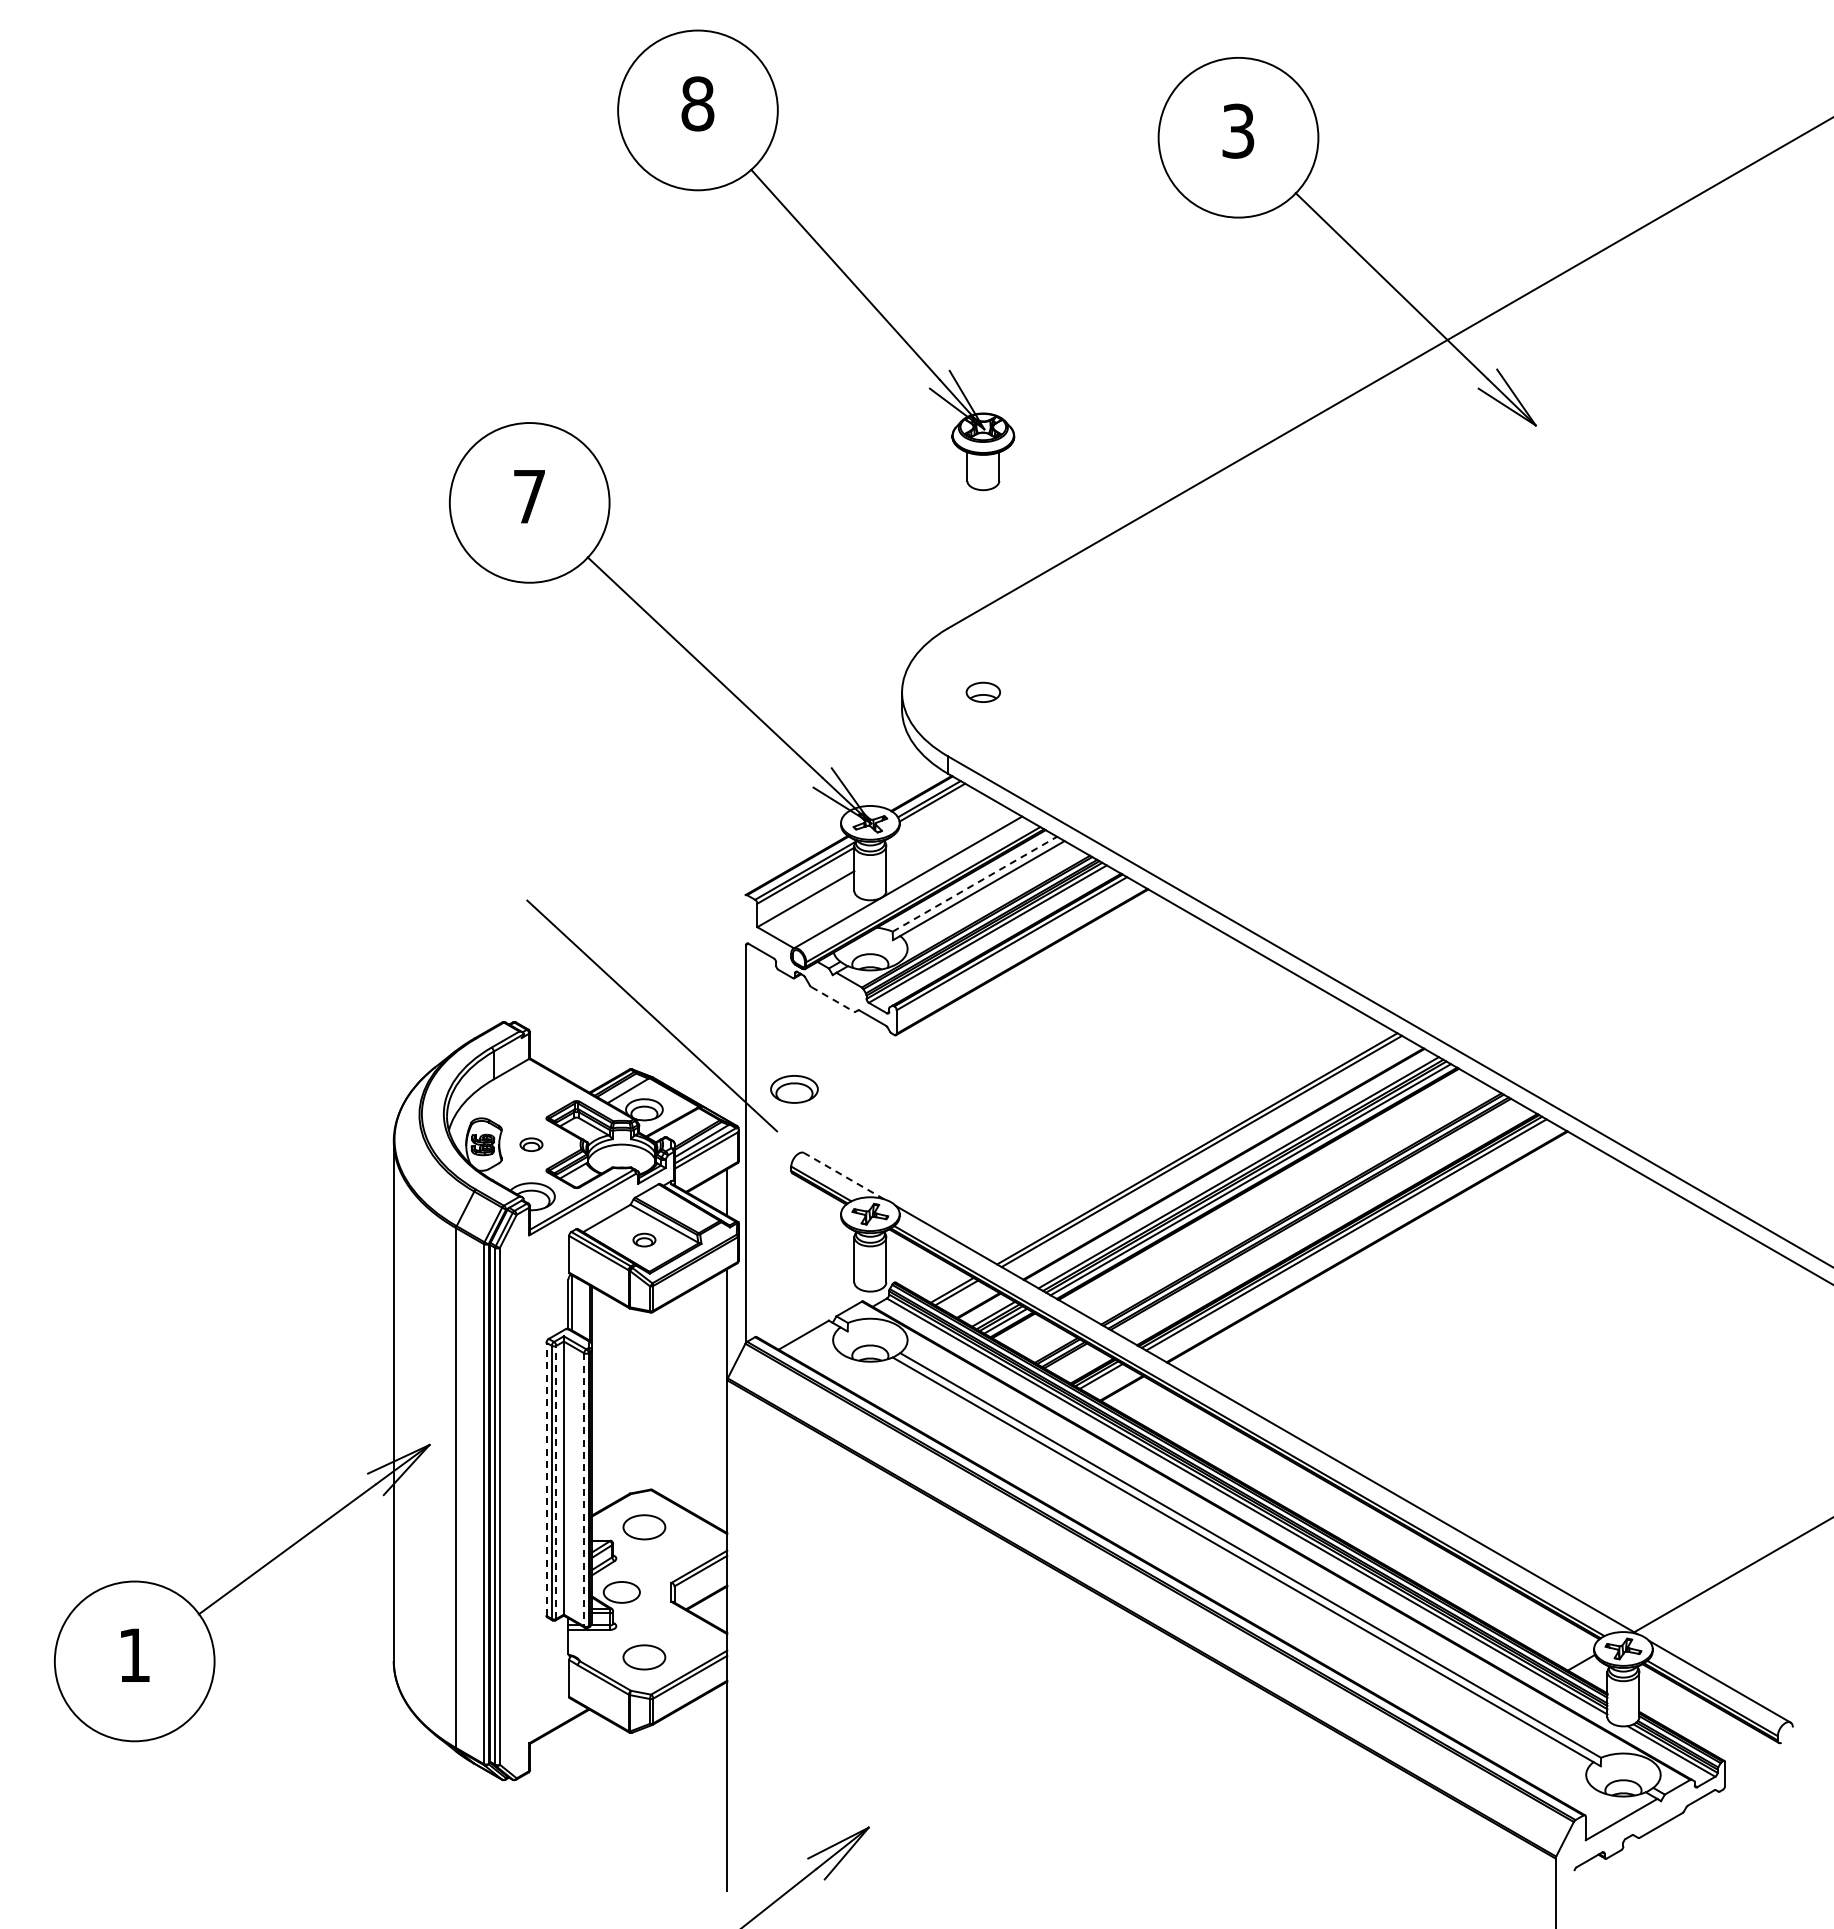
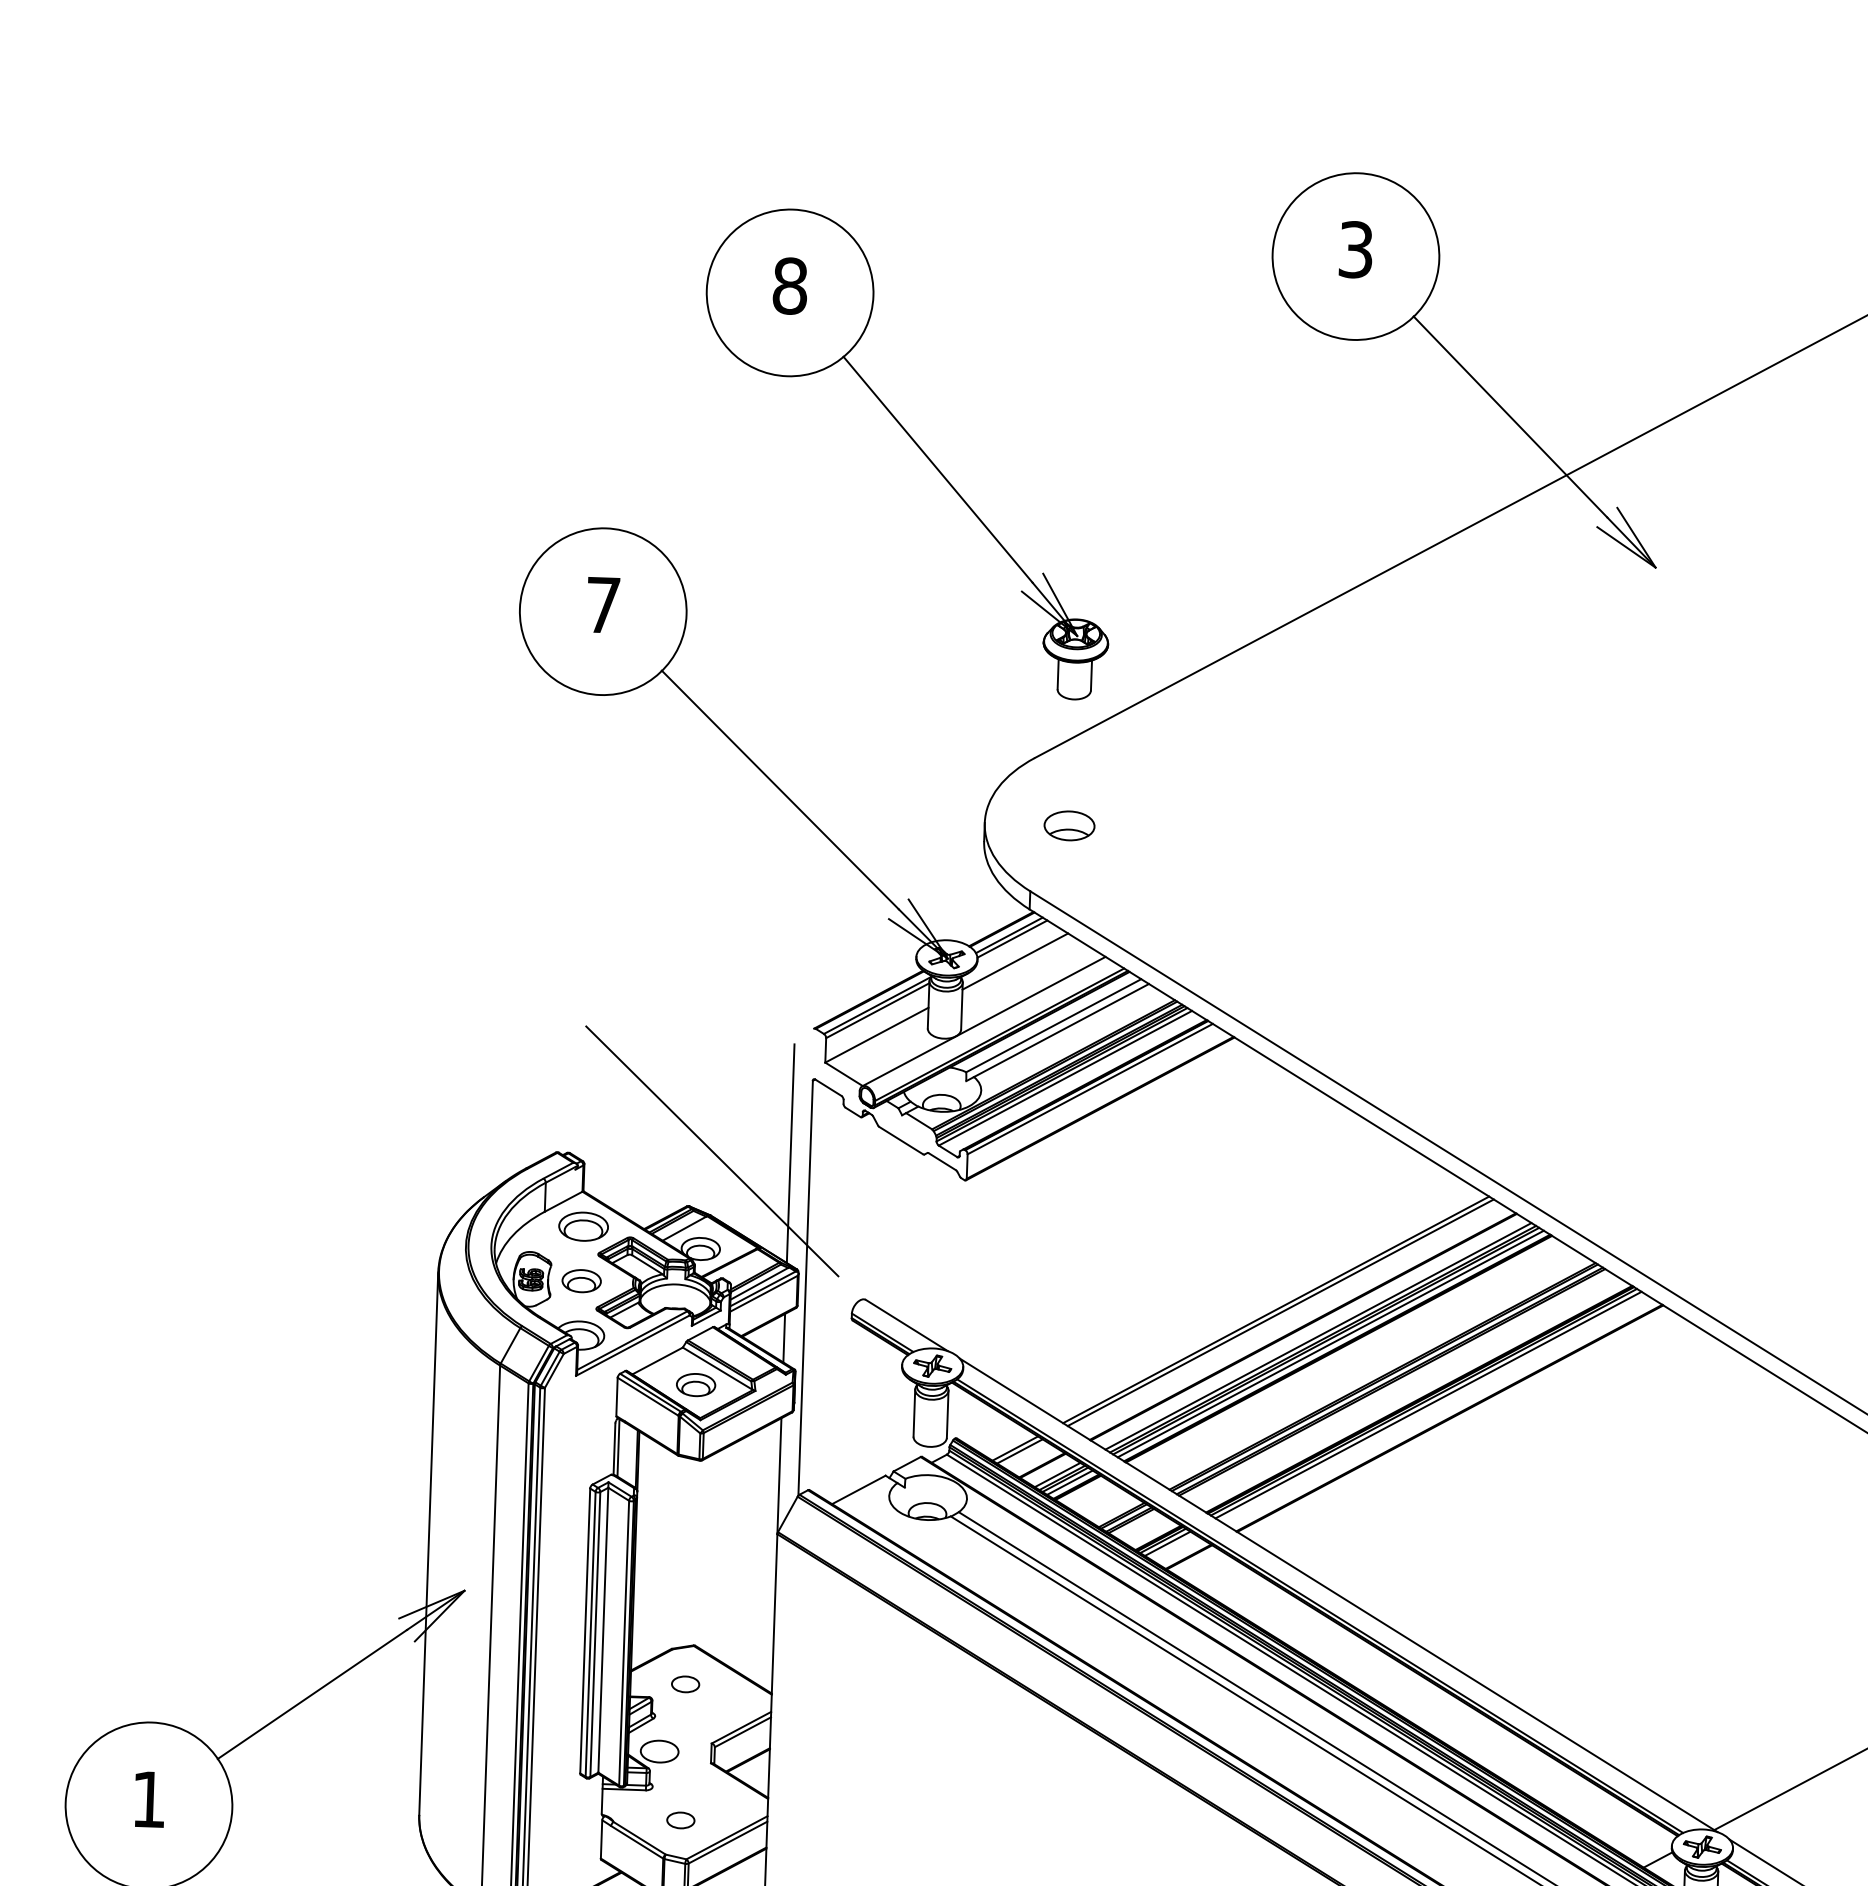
part: (826, 255) -> (918, 448), moved
part: (983, 692) -> (1069, 826), size x1.43
line: (935, 823) -> (1014, 960), added
line: (974, 884) -> (1053, 1025), dashed -> solid
line: (832, 999) -> (901, 1140), dashed -> solid
line: (727, 1015) -> (790, 1153), added
part: (794, 1089) -> (583, 1226), moved
part: (531, 1144) -> (581, 1281), size x1.67
line: (843, 1175) -> (906, 1324), dashed -> solid
part: (644, 1239) -> (696, 1384), size x1.67
line: (546, 1479) -> (585, 1631), dashed -> solid
line: (556, 1482) -> (595, 1634), dashed -> solid
line: (584, 1489) -> (624, 1642), dashed -> solid
part: (644, 1526) -> (685, 1683), size x0.62
part: (644, 1657) -> (680, 1820), size x0.62

